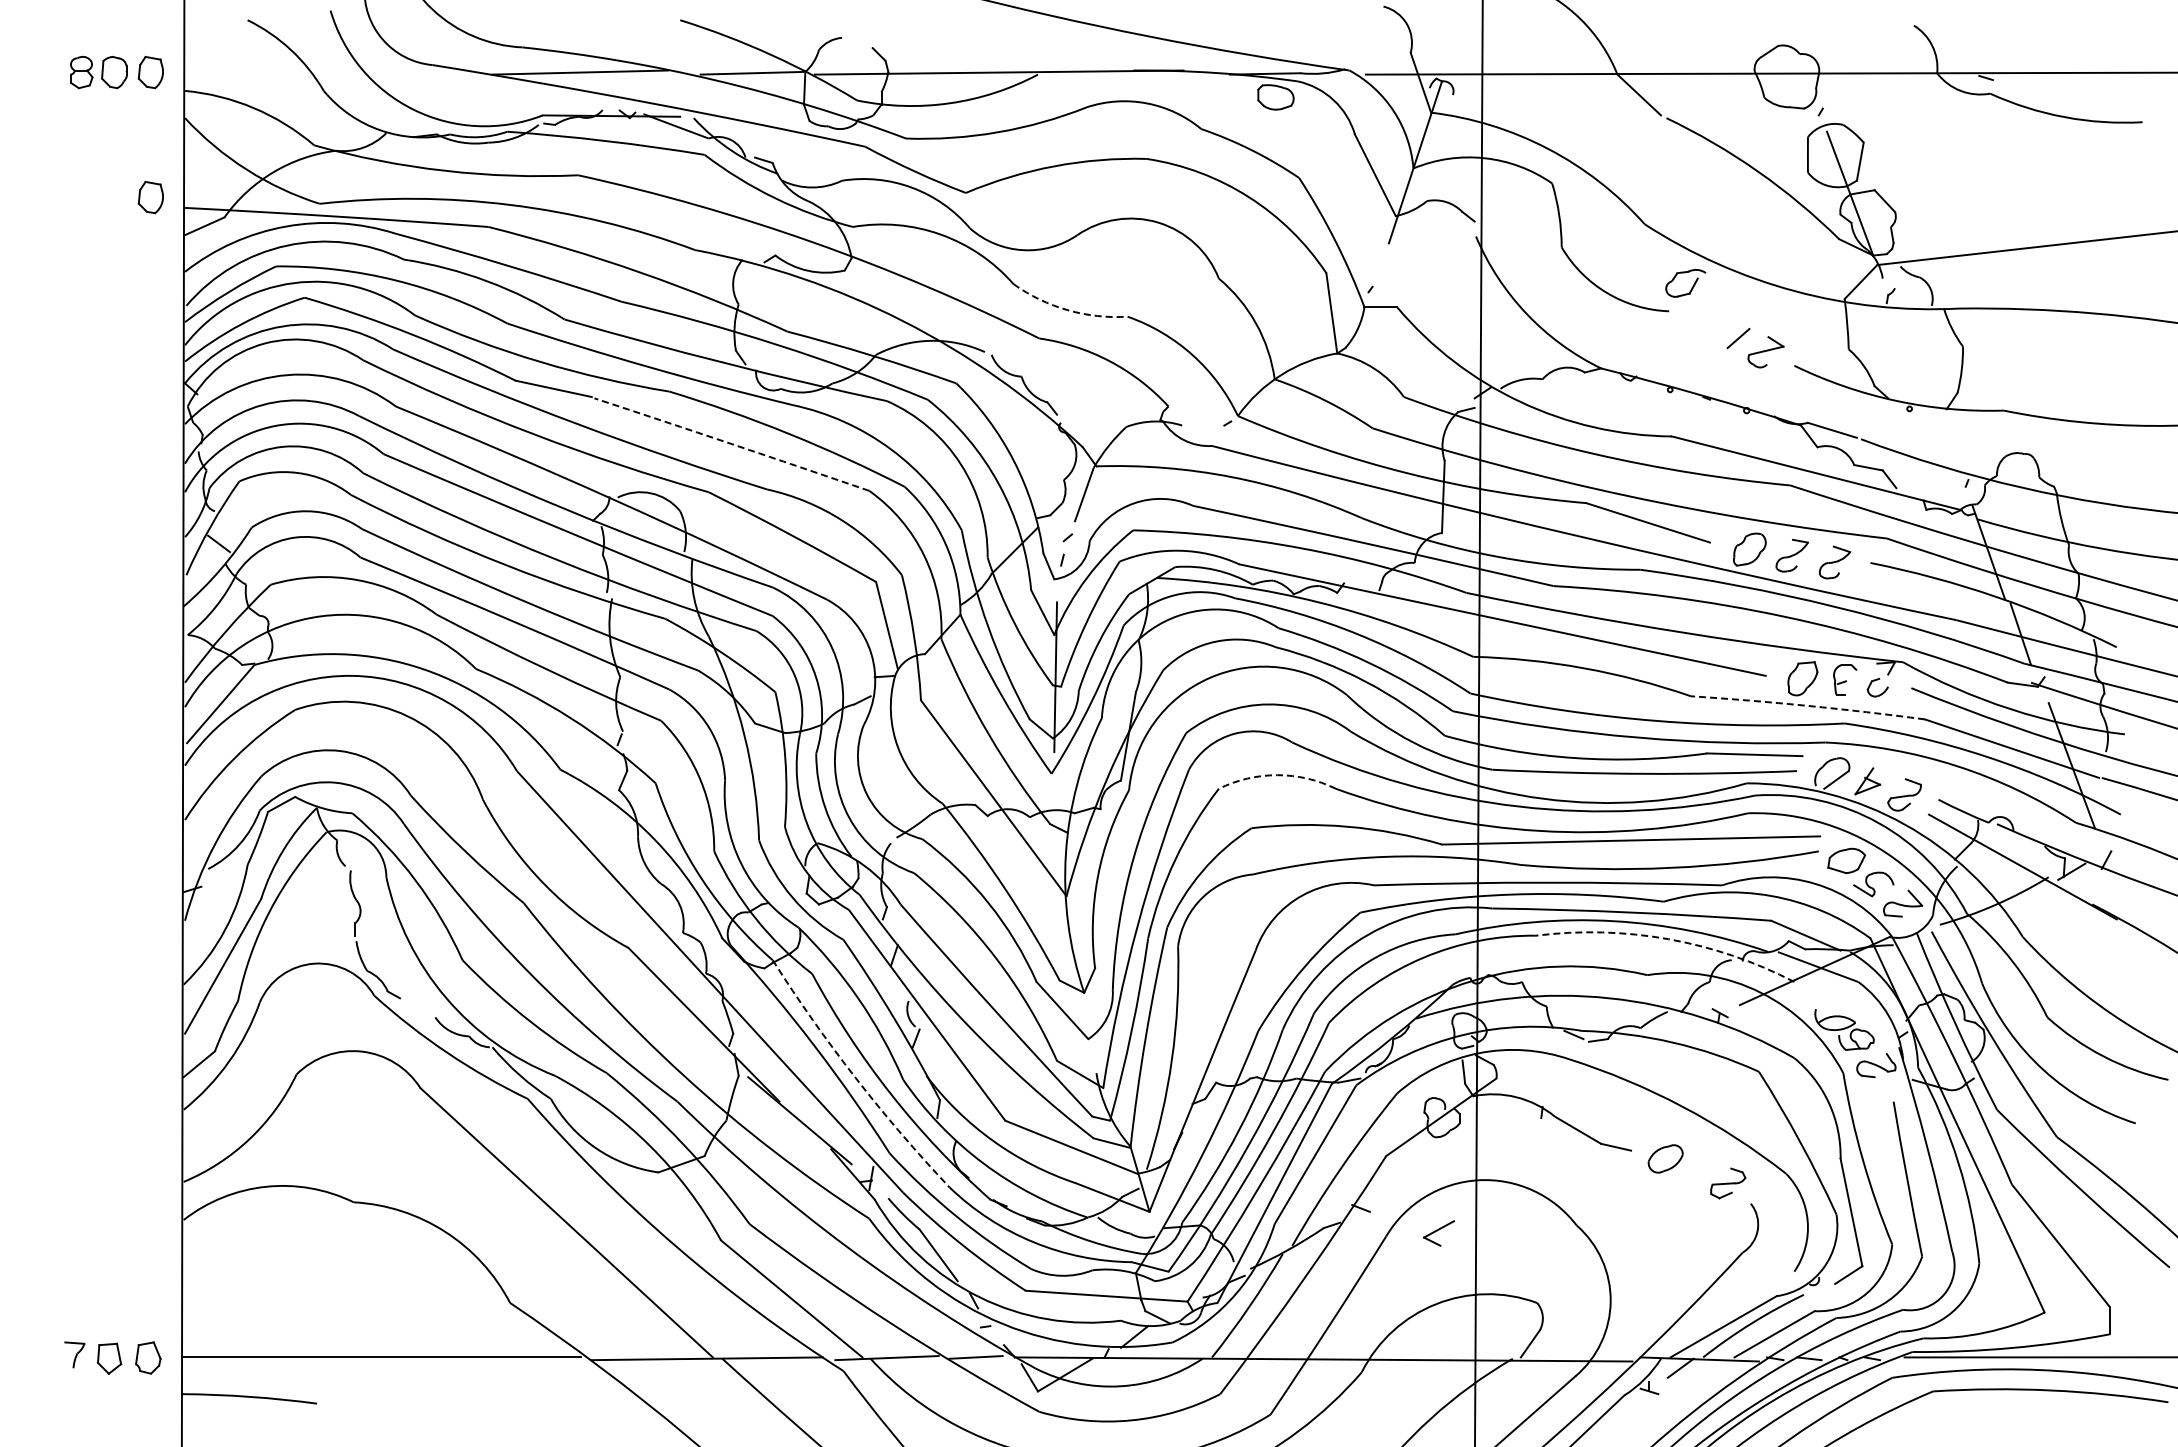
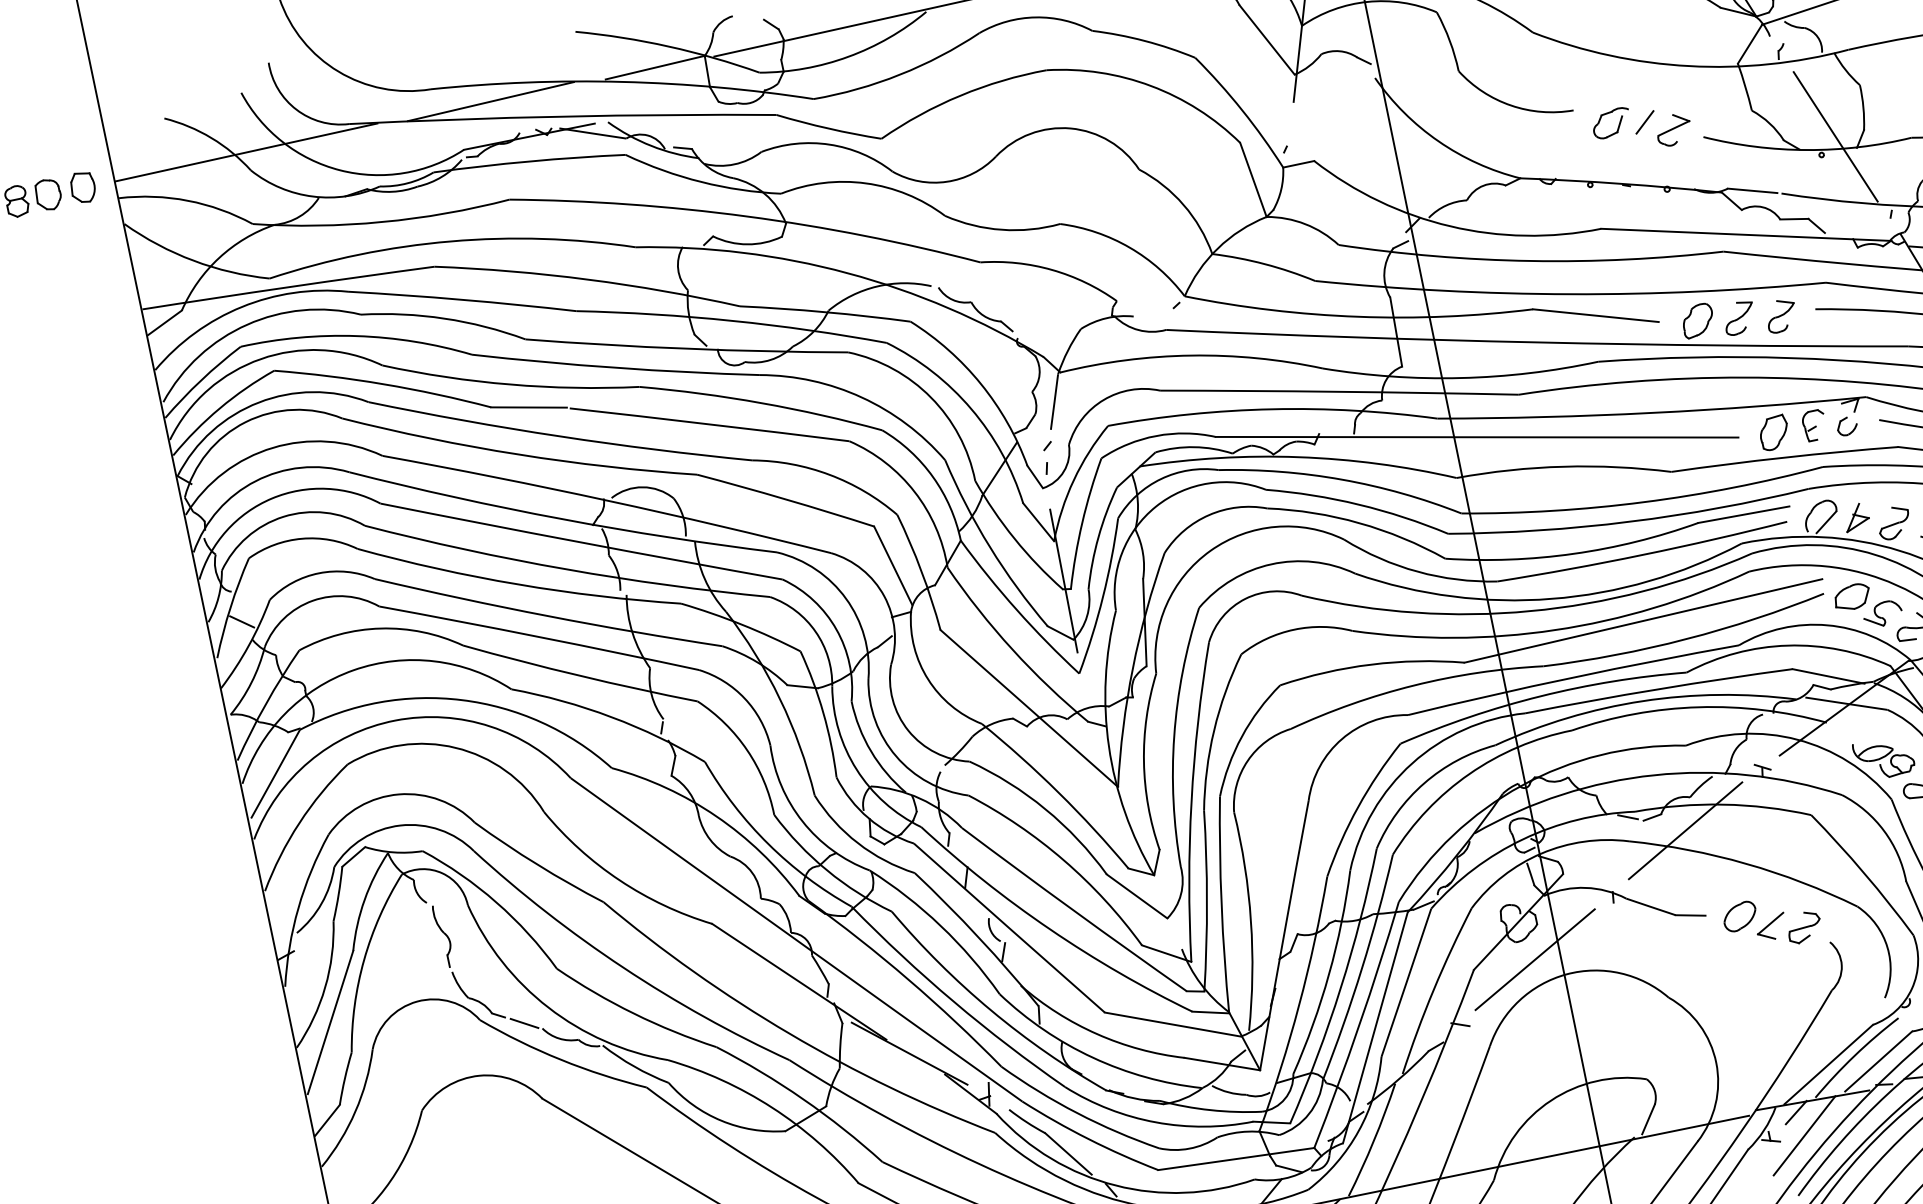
line: (323, 71) -> (246, 152), added
part: (150, 197) -> (107, 306), removed
part: (1691, 287) -> (1617, 126), moved
arc: (1067, 310) -> (1001, 230), dashed -> solid
line: (1927, 393) -> (1835, 136), added
arc: (732, 444) -> (710, 424), dashed -> solid
arc: (1808, 705) -> (1784, 457), dashed -> solid
arc: (1277, 775) -> (1294, 629), dashed -> solid
arc: (1668, 939) -> (1698, 707), dashed -> solid
line: (418, 1008) -> (524, 1023), added
line: (1628, 1060) -> (1684, 830), added
arc: (855, 1078) -> (953, 1002), dashed -> solid
line: (1449, 1158) -> (1534, 959), added
part: (1438, 1233) -> (1770, 927), moved
line: (1683, 1393) -> (1803, 1135), added

